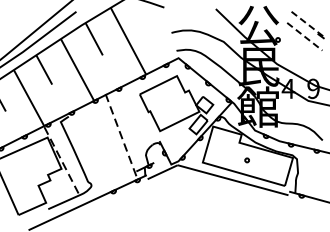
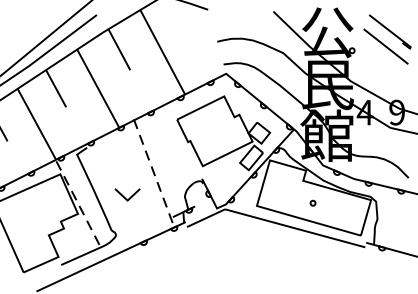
line: (308, 24) -> (390, 31), dashed -> solid
line: (305, 37) -> (386, 47), dashed -> solid
line: (98, 154) -> (124, 195), added

